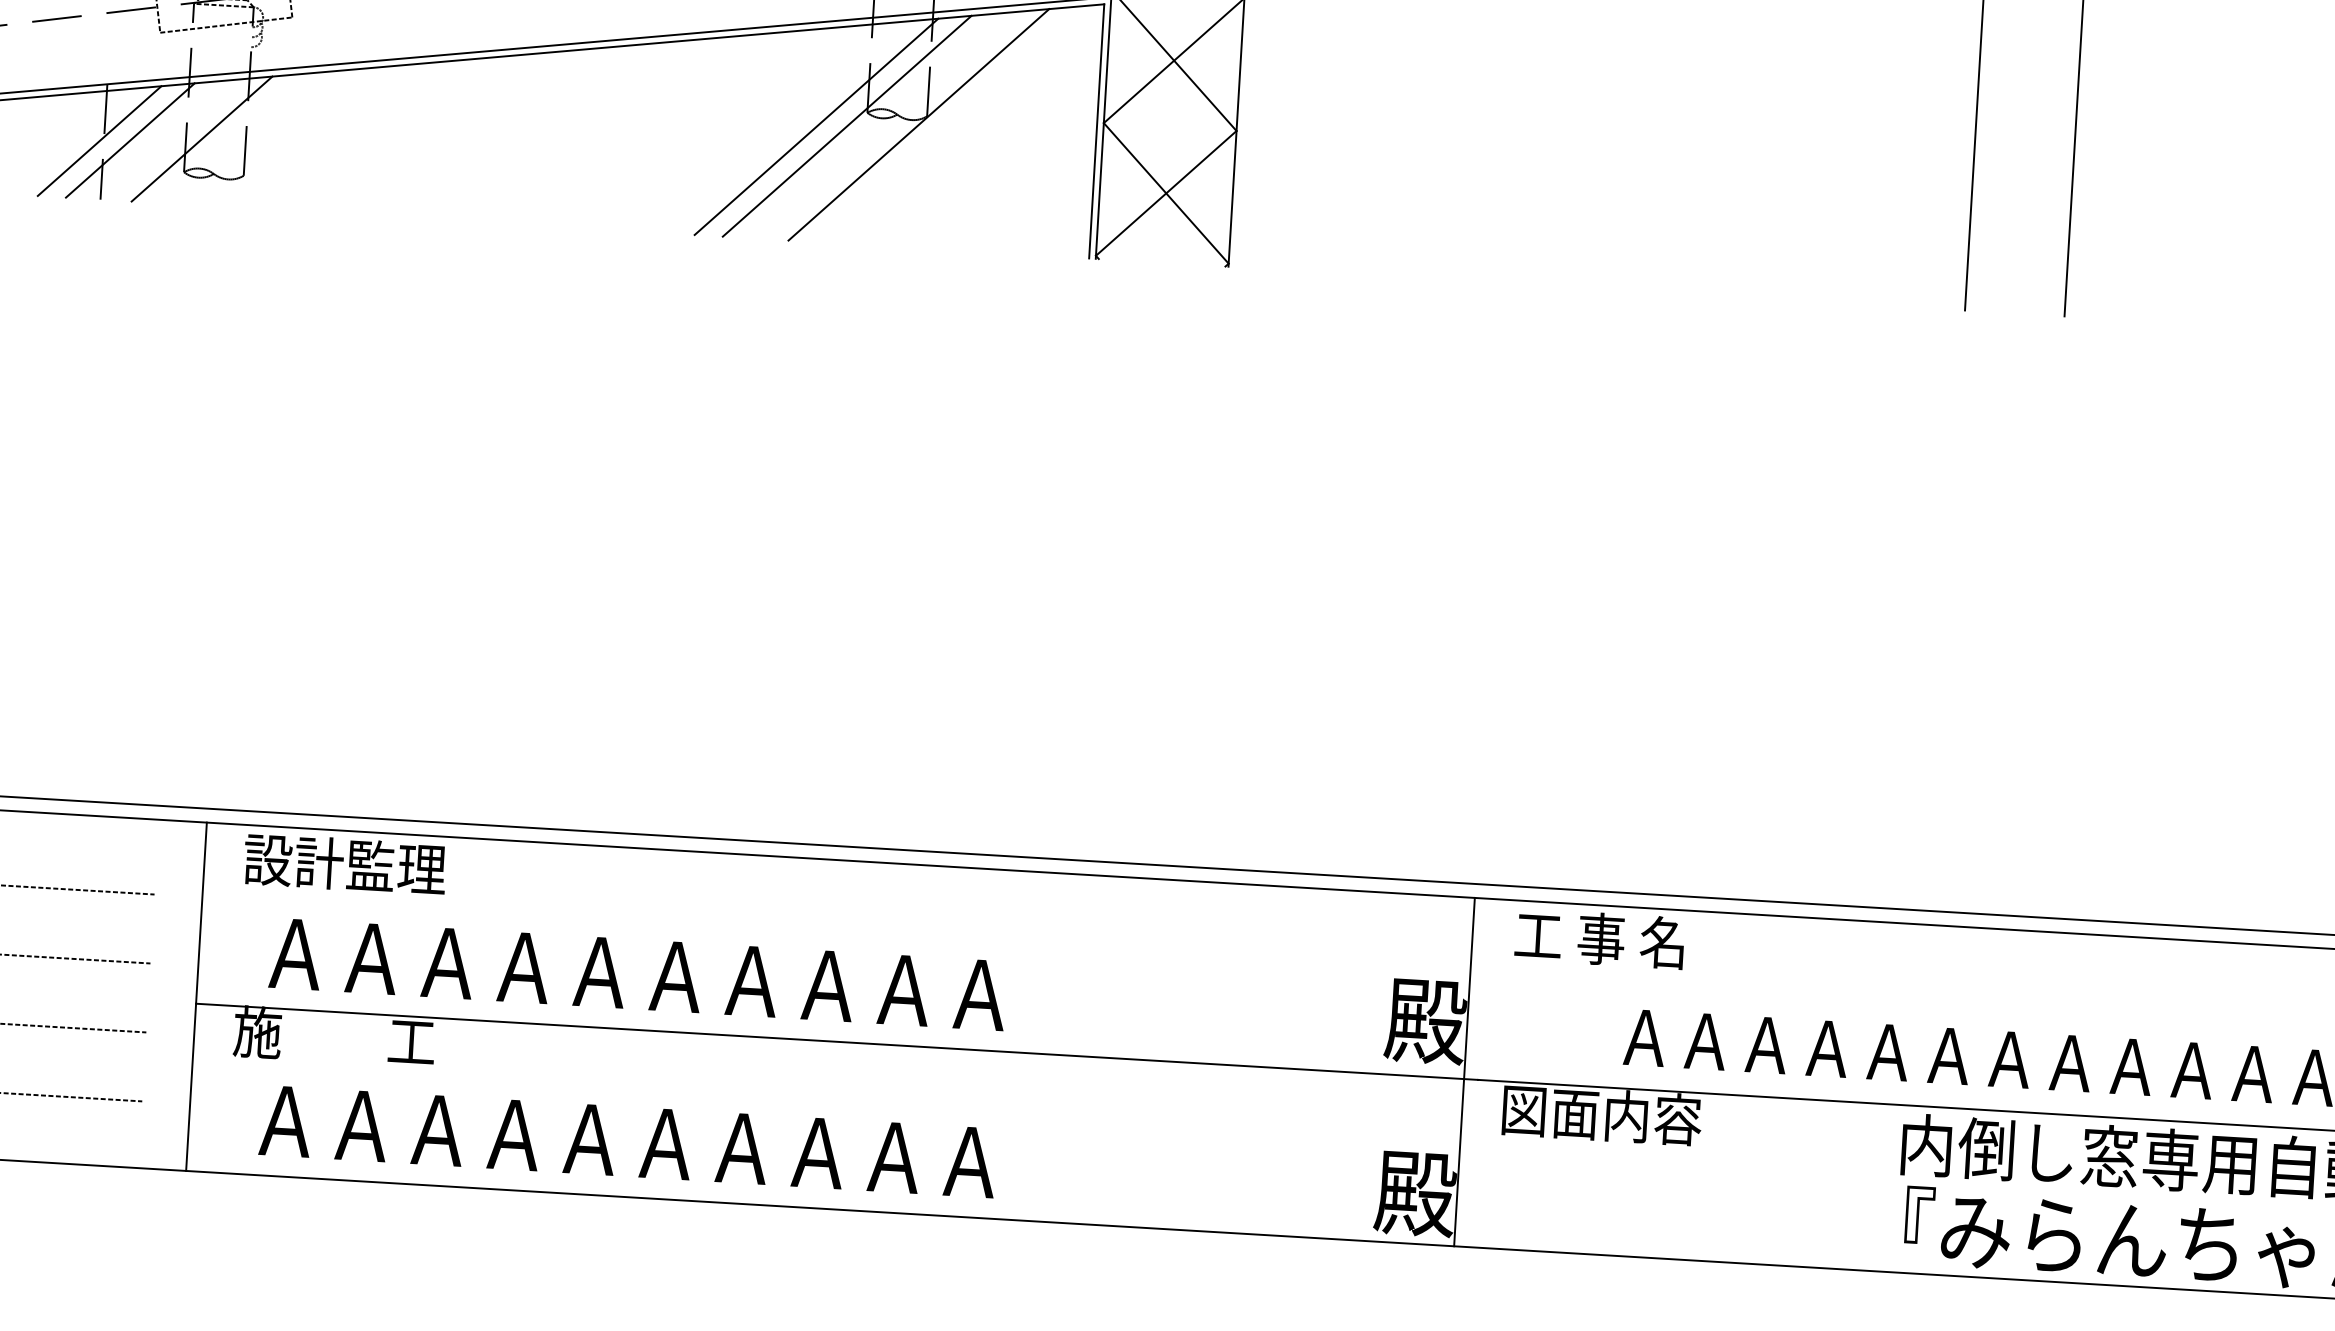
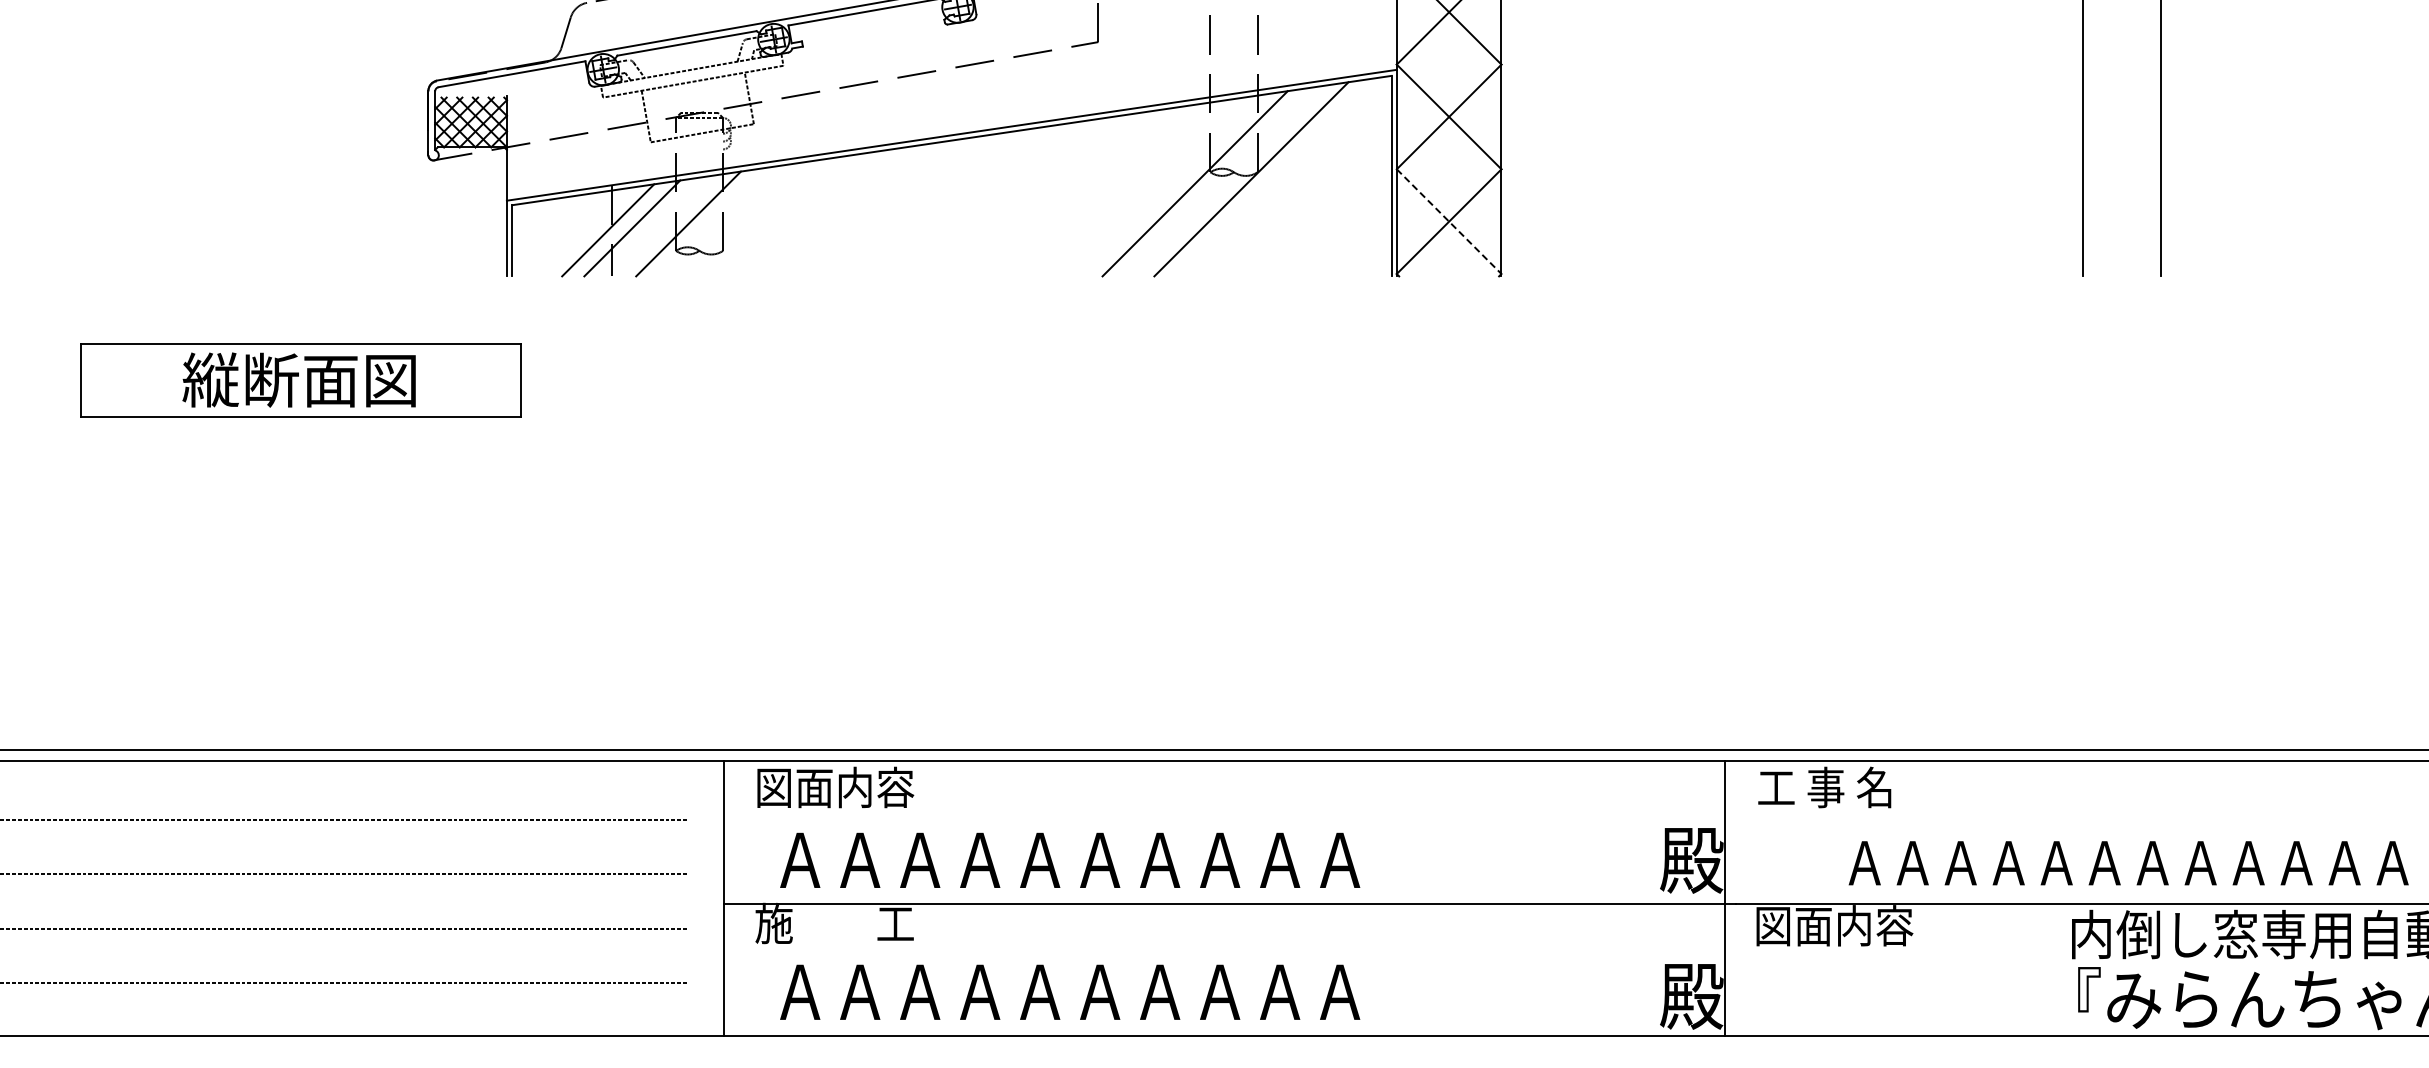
line: (815, 126) -> (1170, 185), removed
line: (1166, 194) -> (1449, 222), solid -> dashed
text: (344, 864) -> (834, 787), 設計監理 -> 図面内容

